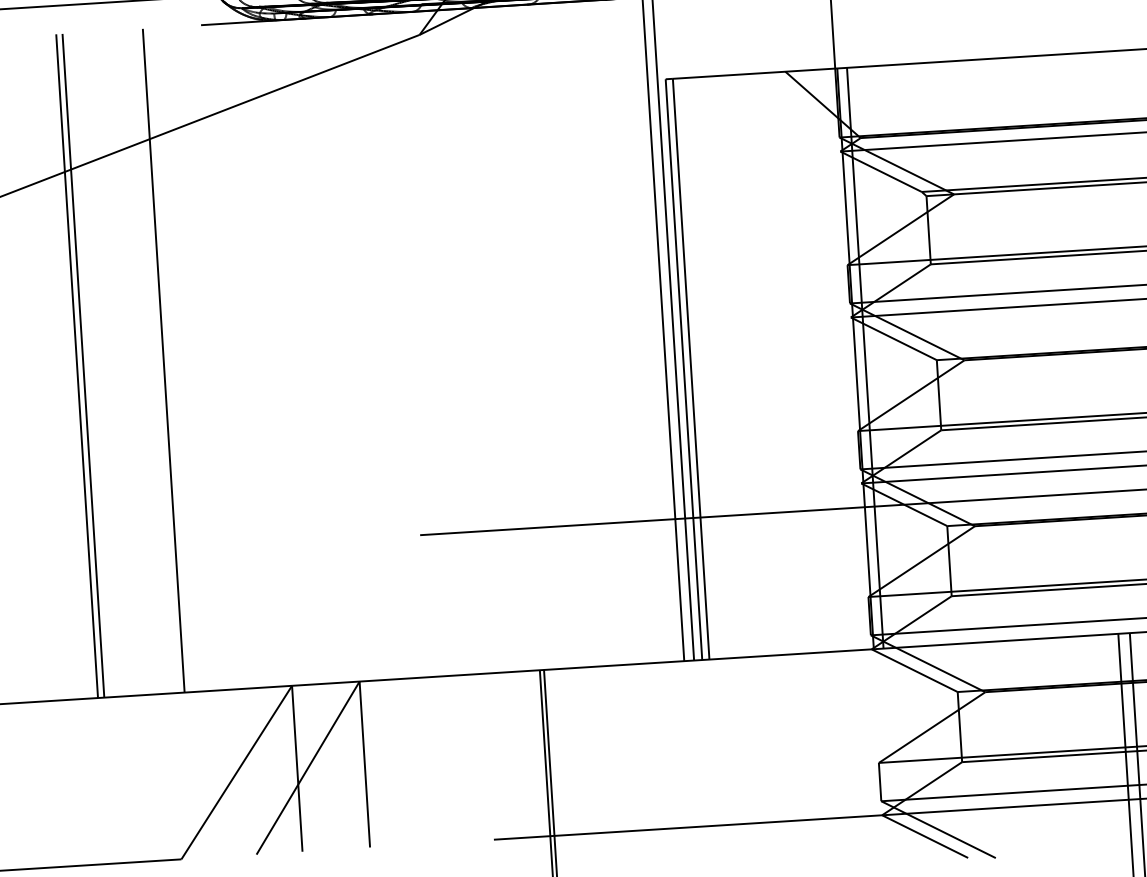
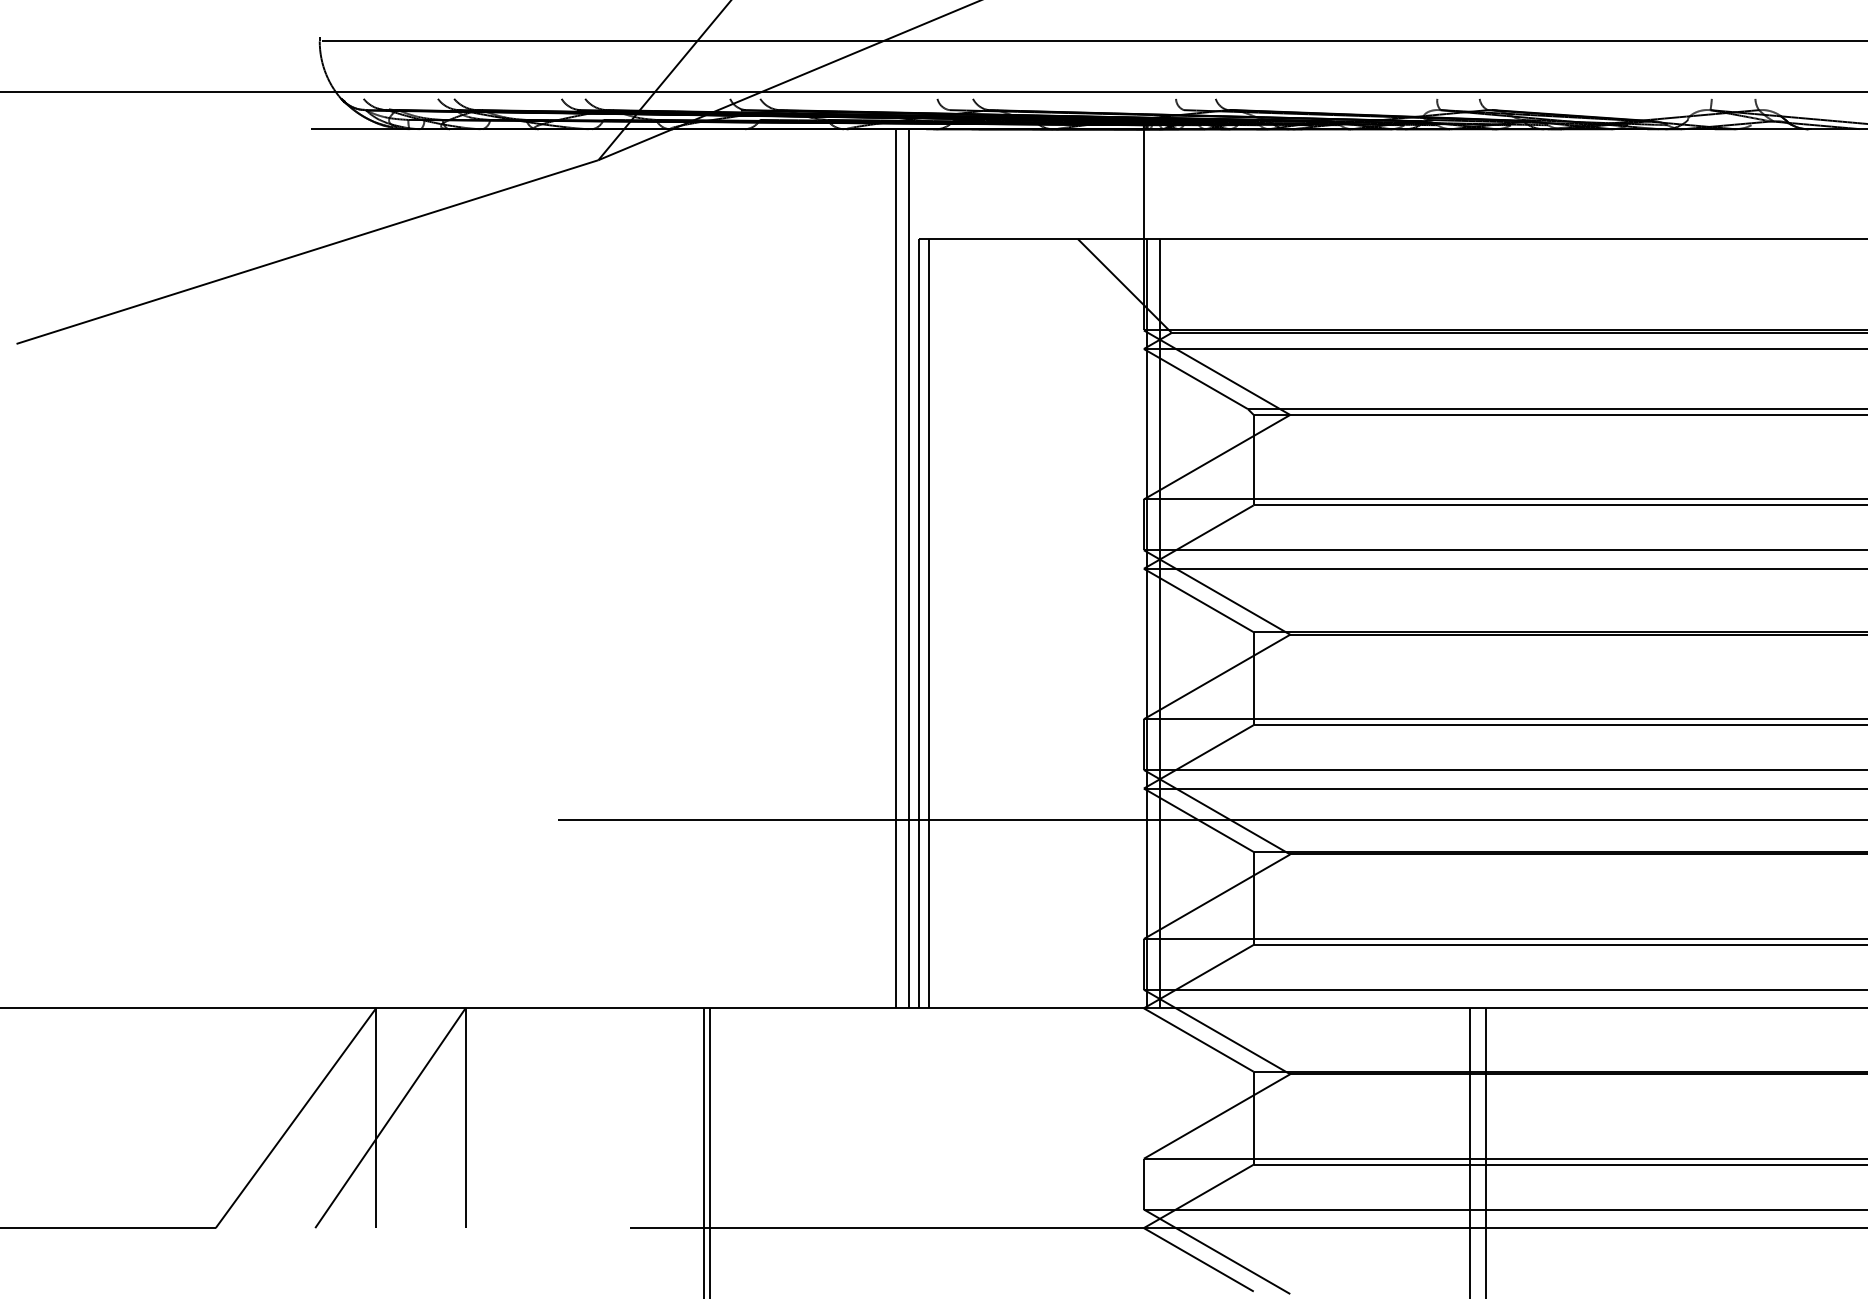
line: (163, 360) -> (233, 568), removed
line: (77, 365) -> (119, 568), removed
line: (83, 365) -> (127, 568), removed

